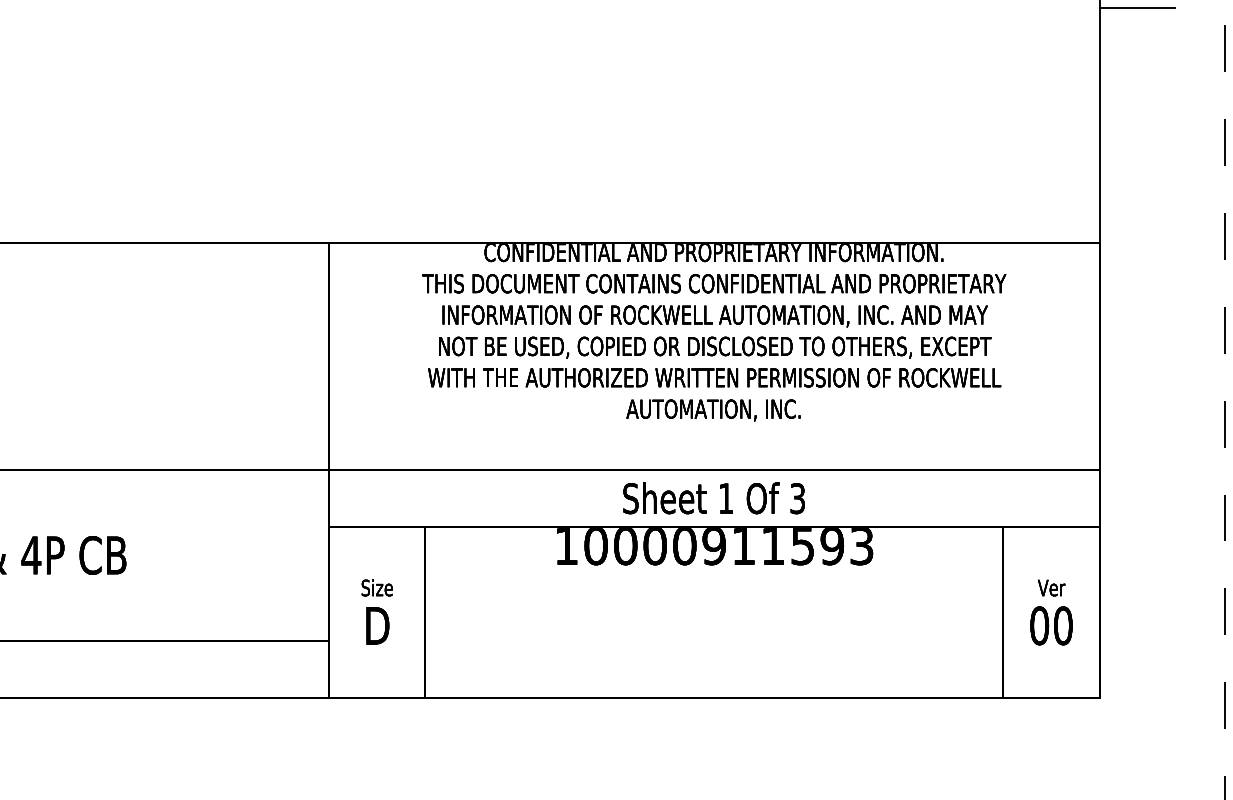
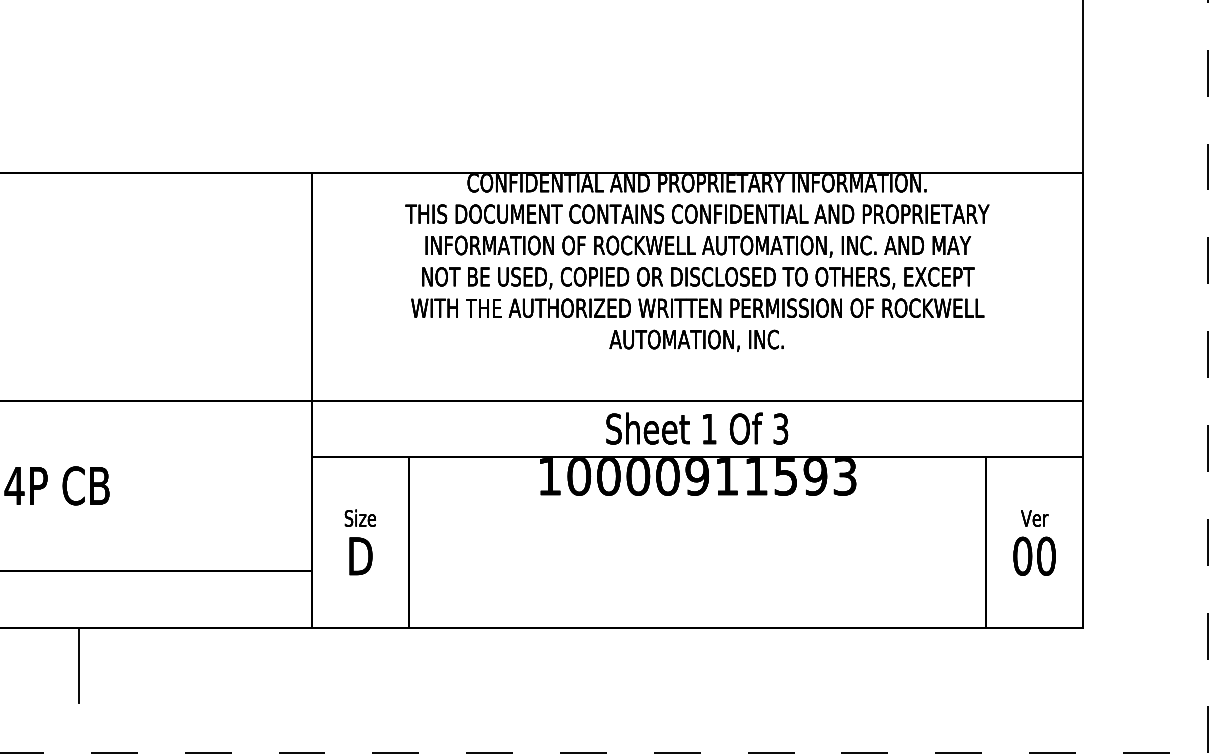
line: (96, 734) -> (79, 664), added

